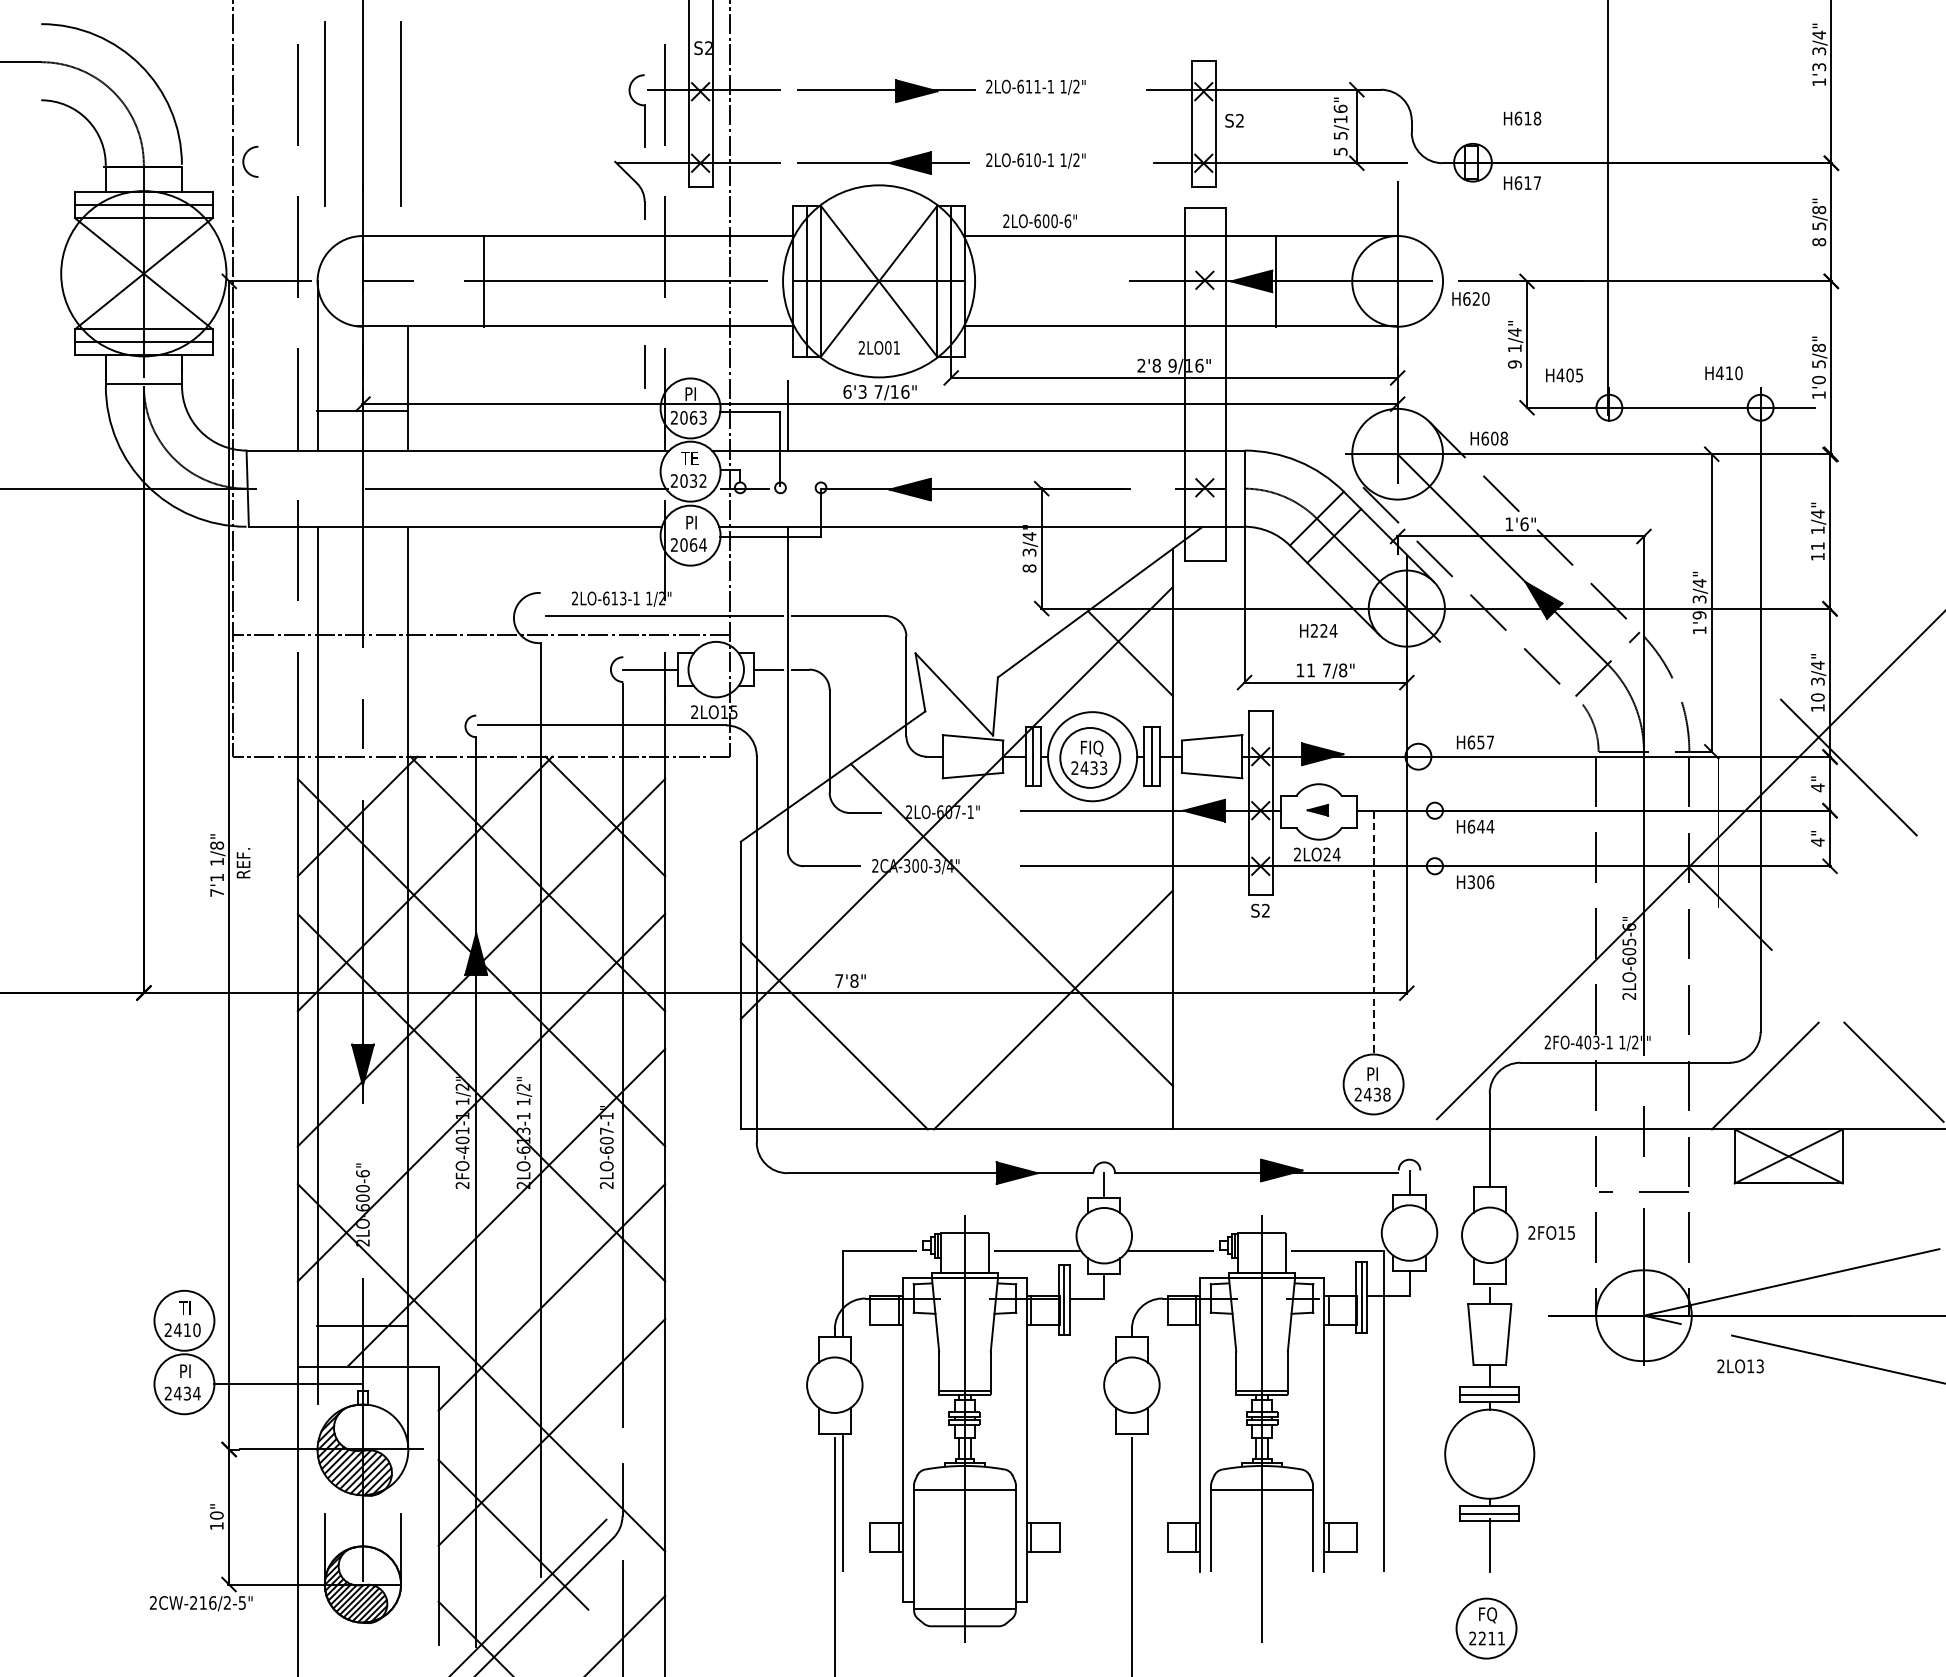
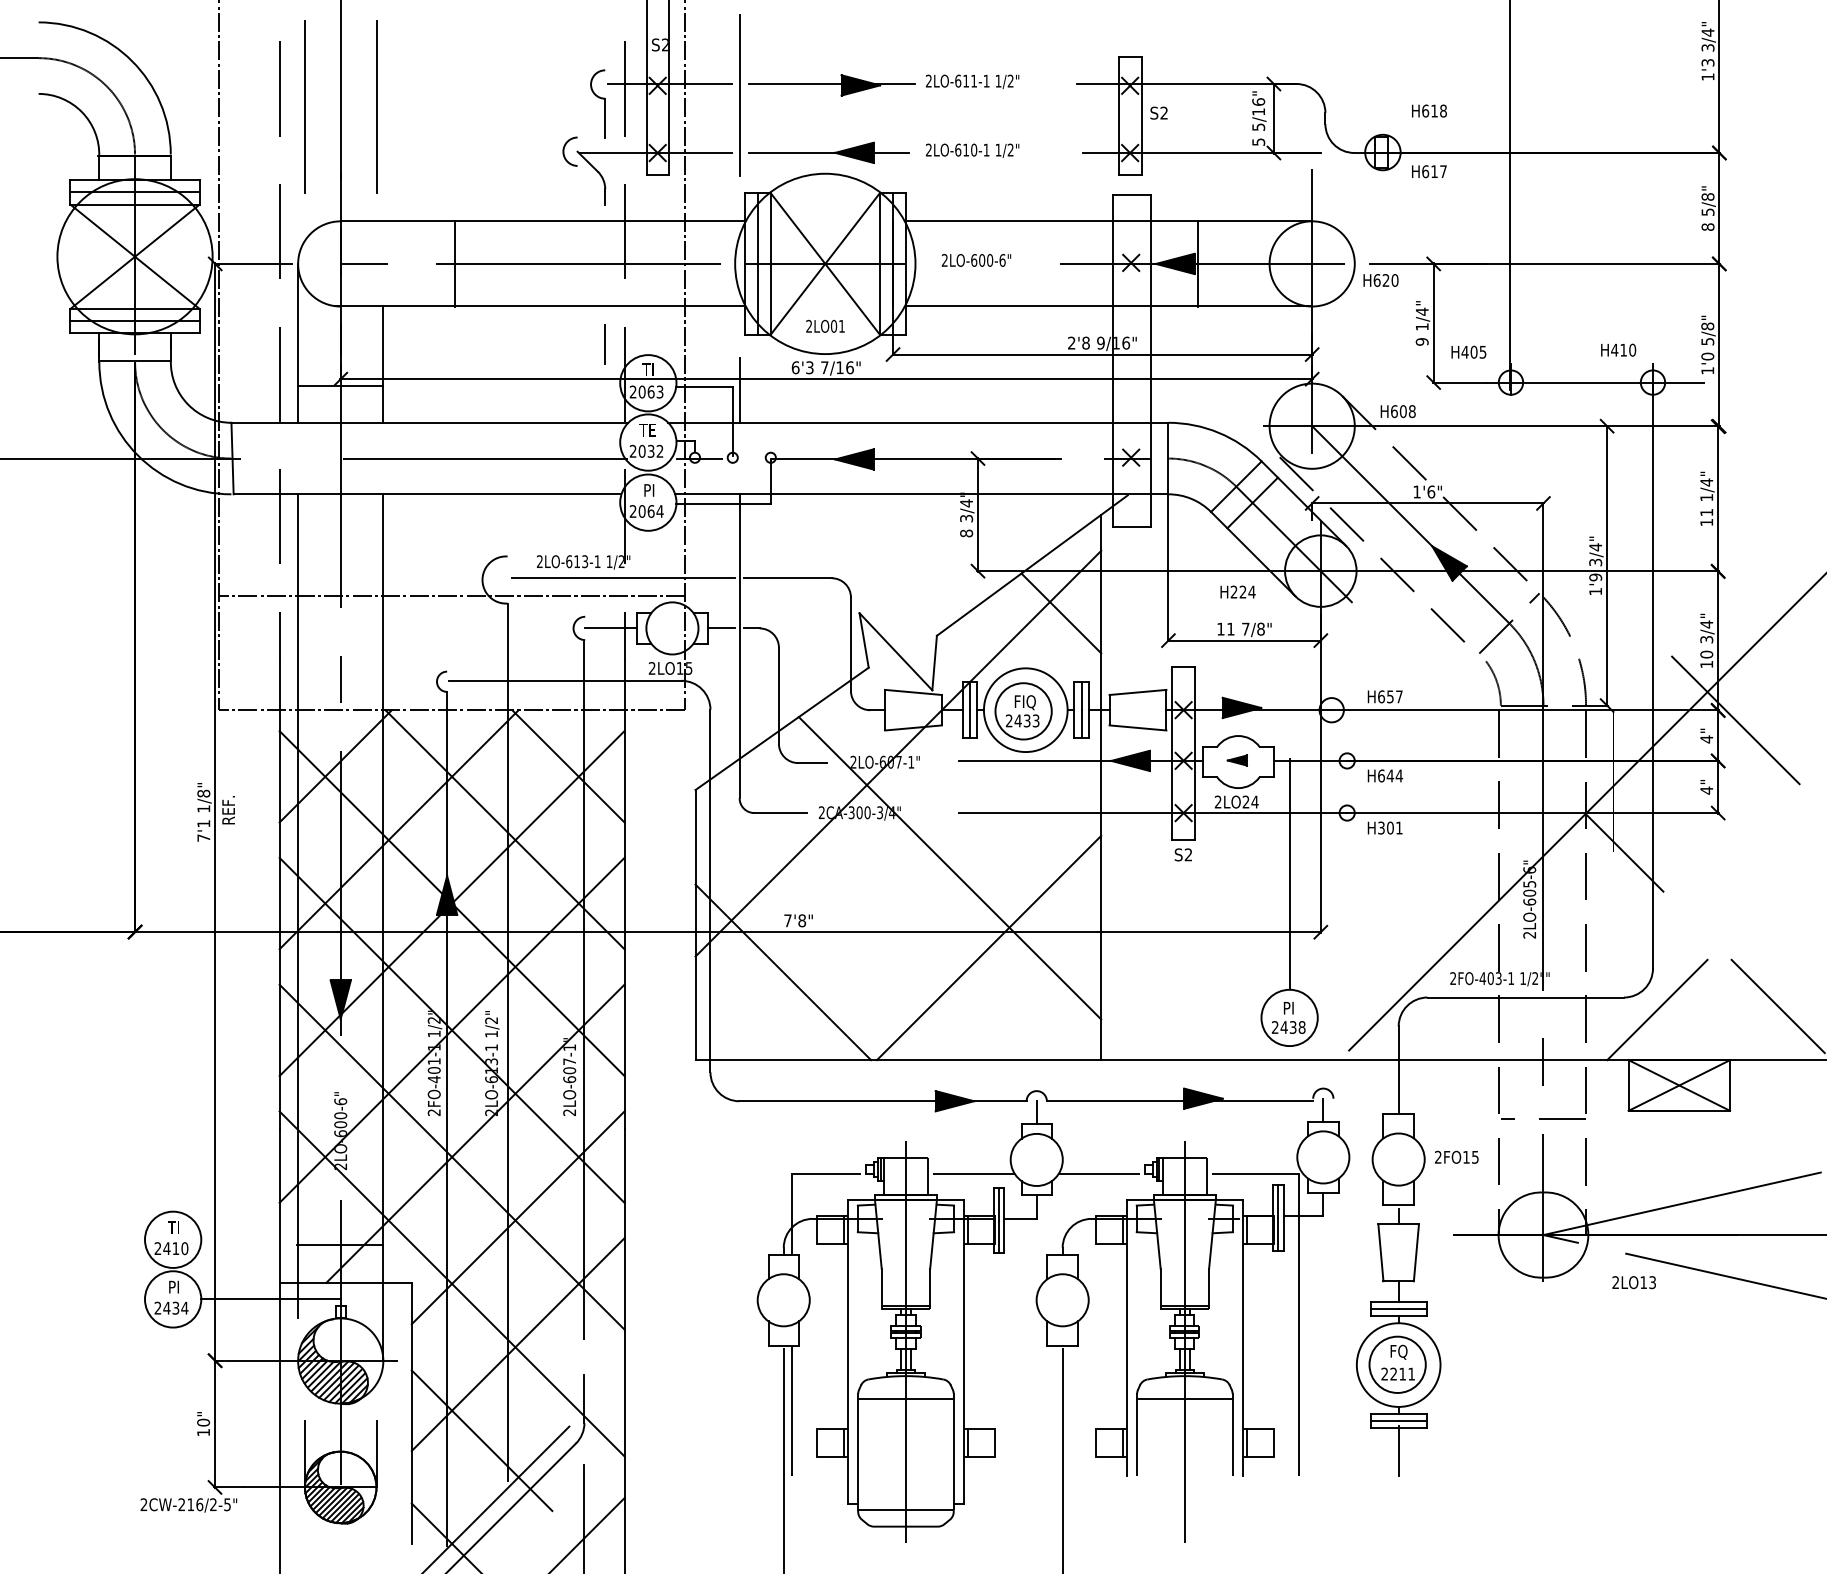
line: (787, 101) -> (739, 95), added
arc: (244, 161) -> (564, 151), moved
text: (1040, 221) -> (976, 260), moved
text: (689, 393) -> (647, 369), PI -> TI
text: (1490, 881) -> (1399, 827), H306 -> H301
line: (1373, 930) -> (1289, 873), dashed -> solid
line: (480, 1232) -> (451, 1156), added
part: (1486, 1628) -> (1397, 1364), moved

